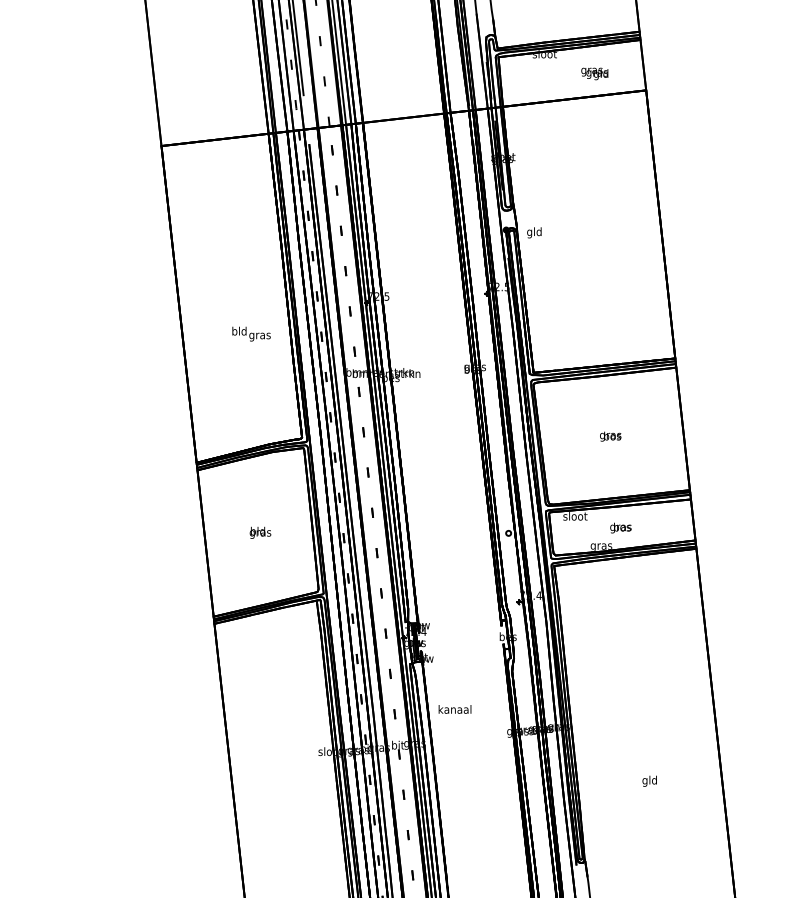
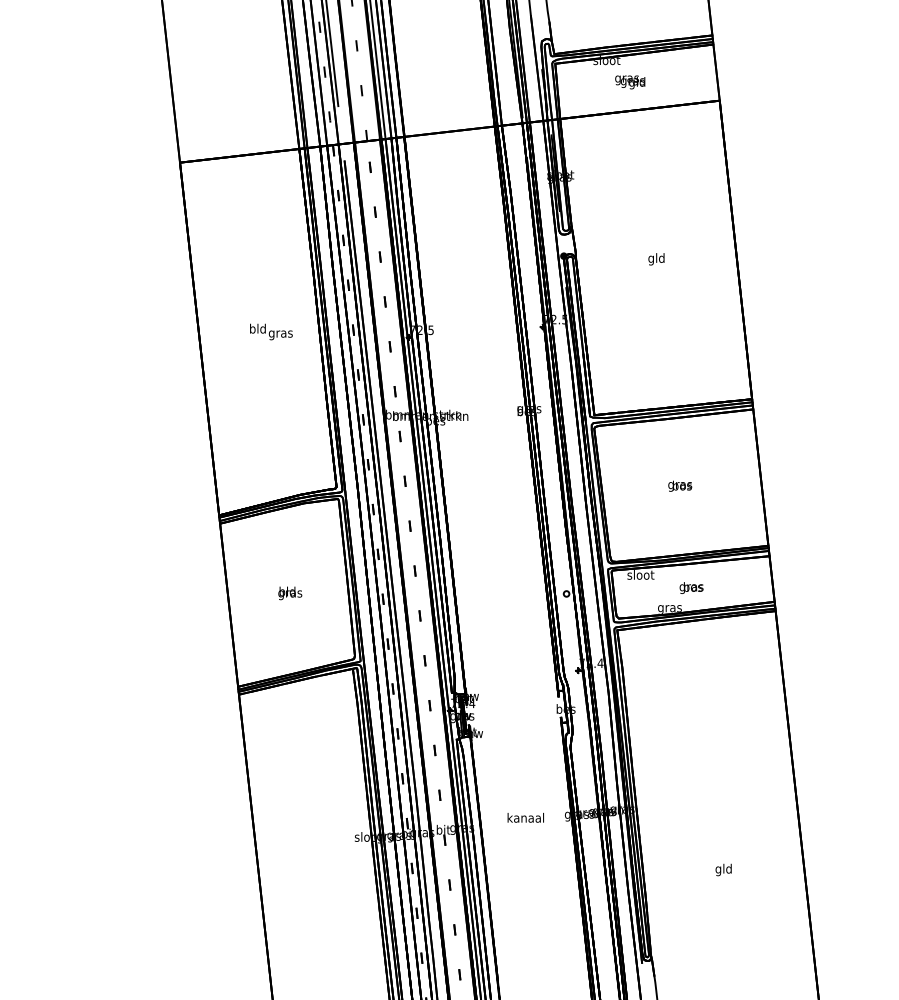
text: (594, 73) -> (629, 81), moved
text: (534, 232) -> (656, 258), moved
text: (251, 333) -> (271, 331), moved
text: (454, 709) -> (525, 817), moved

